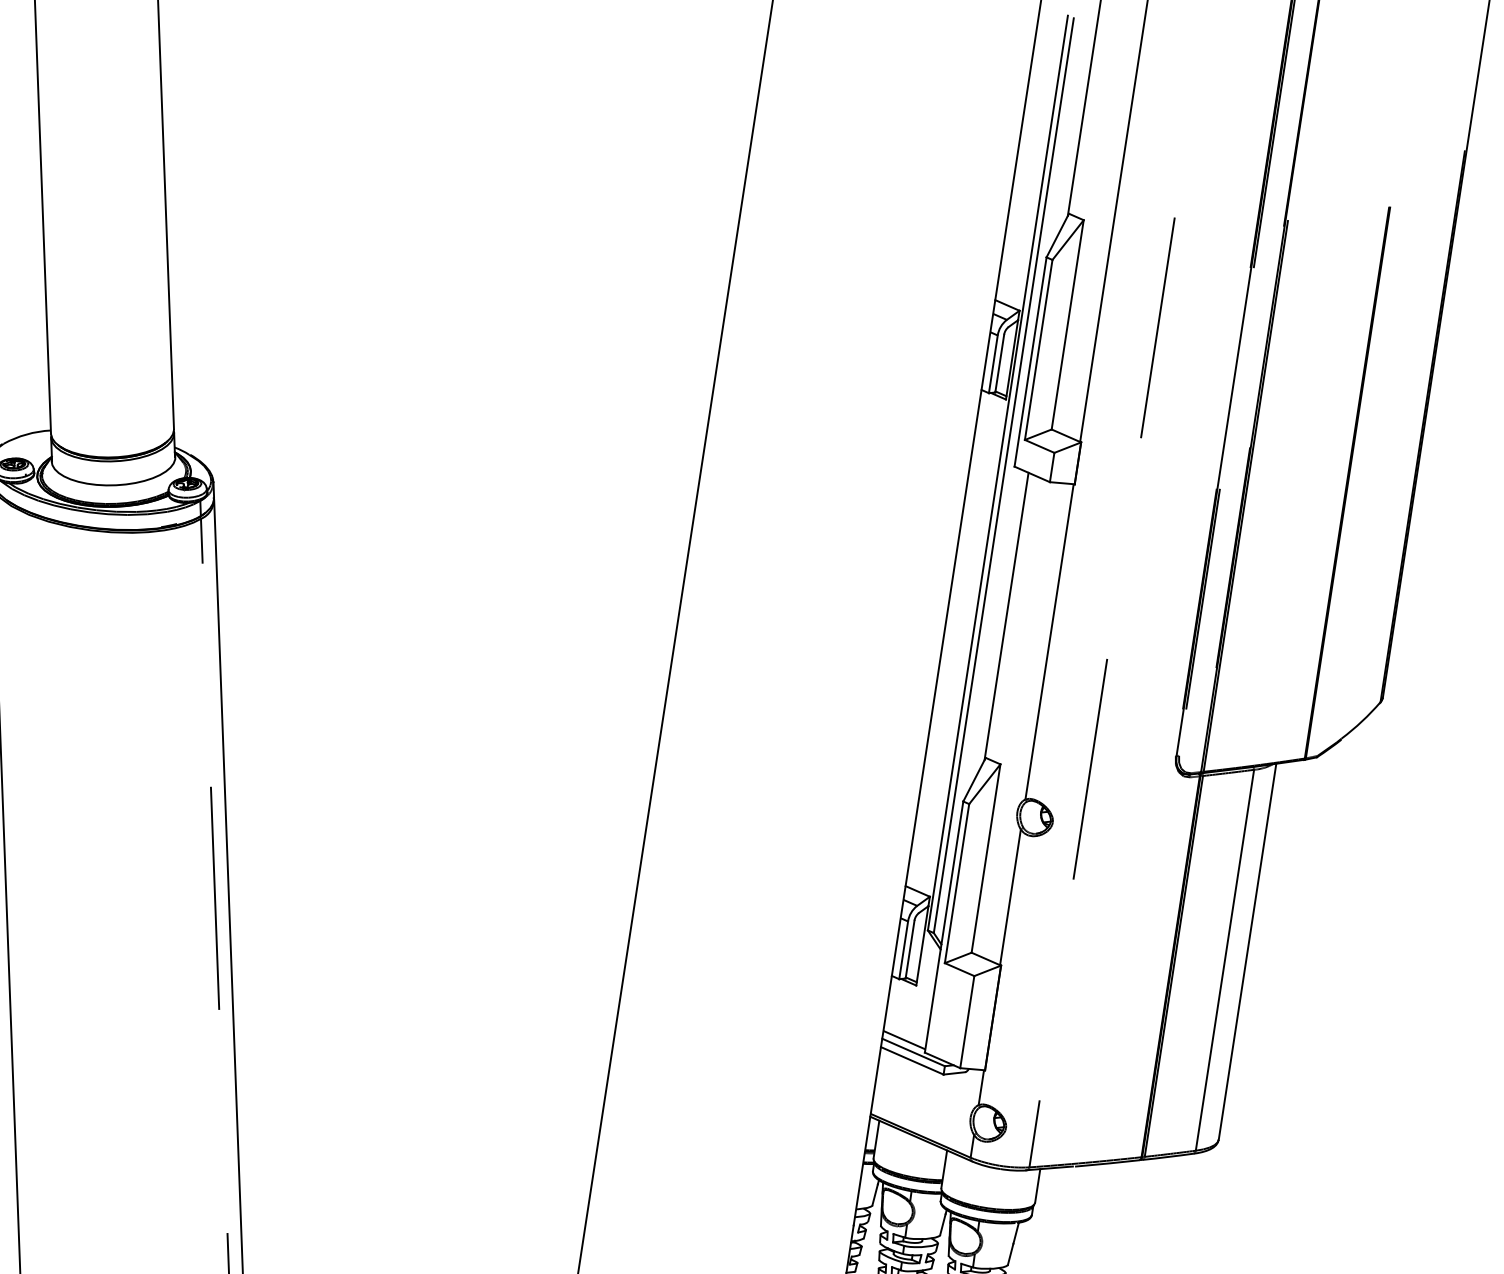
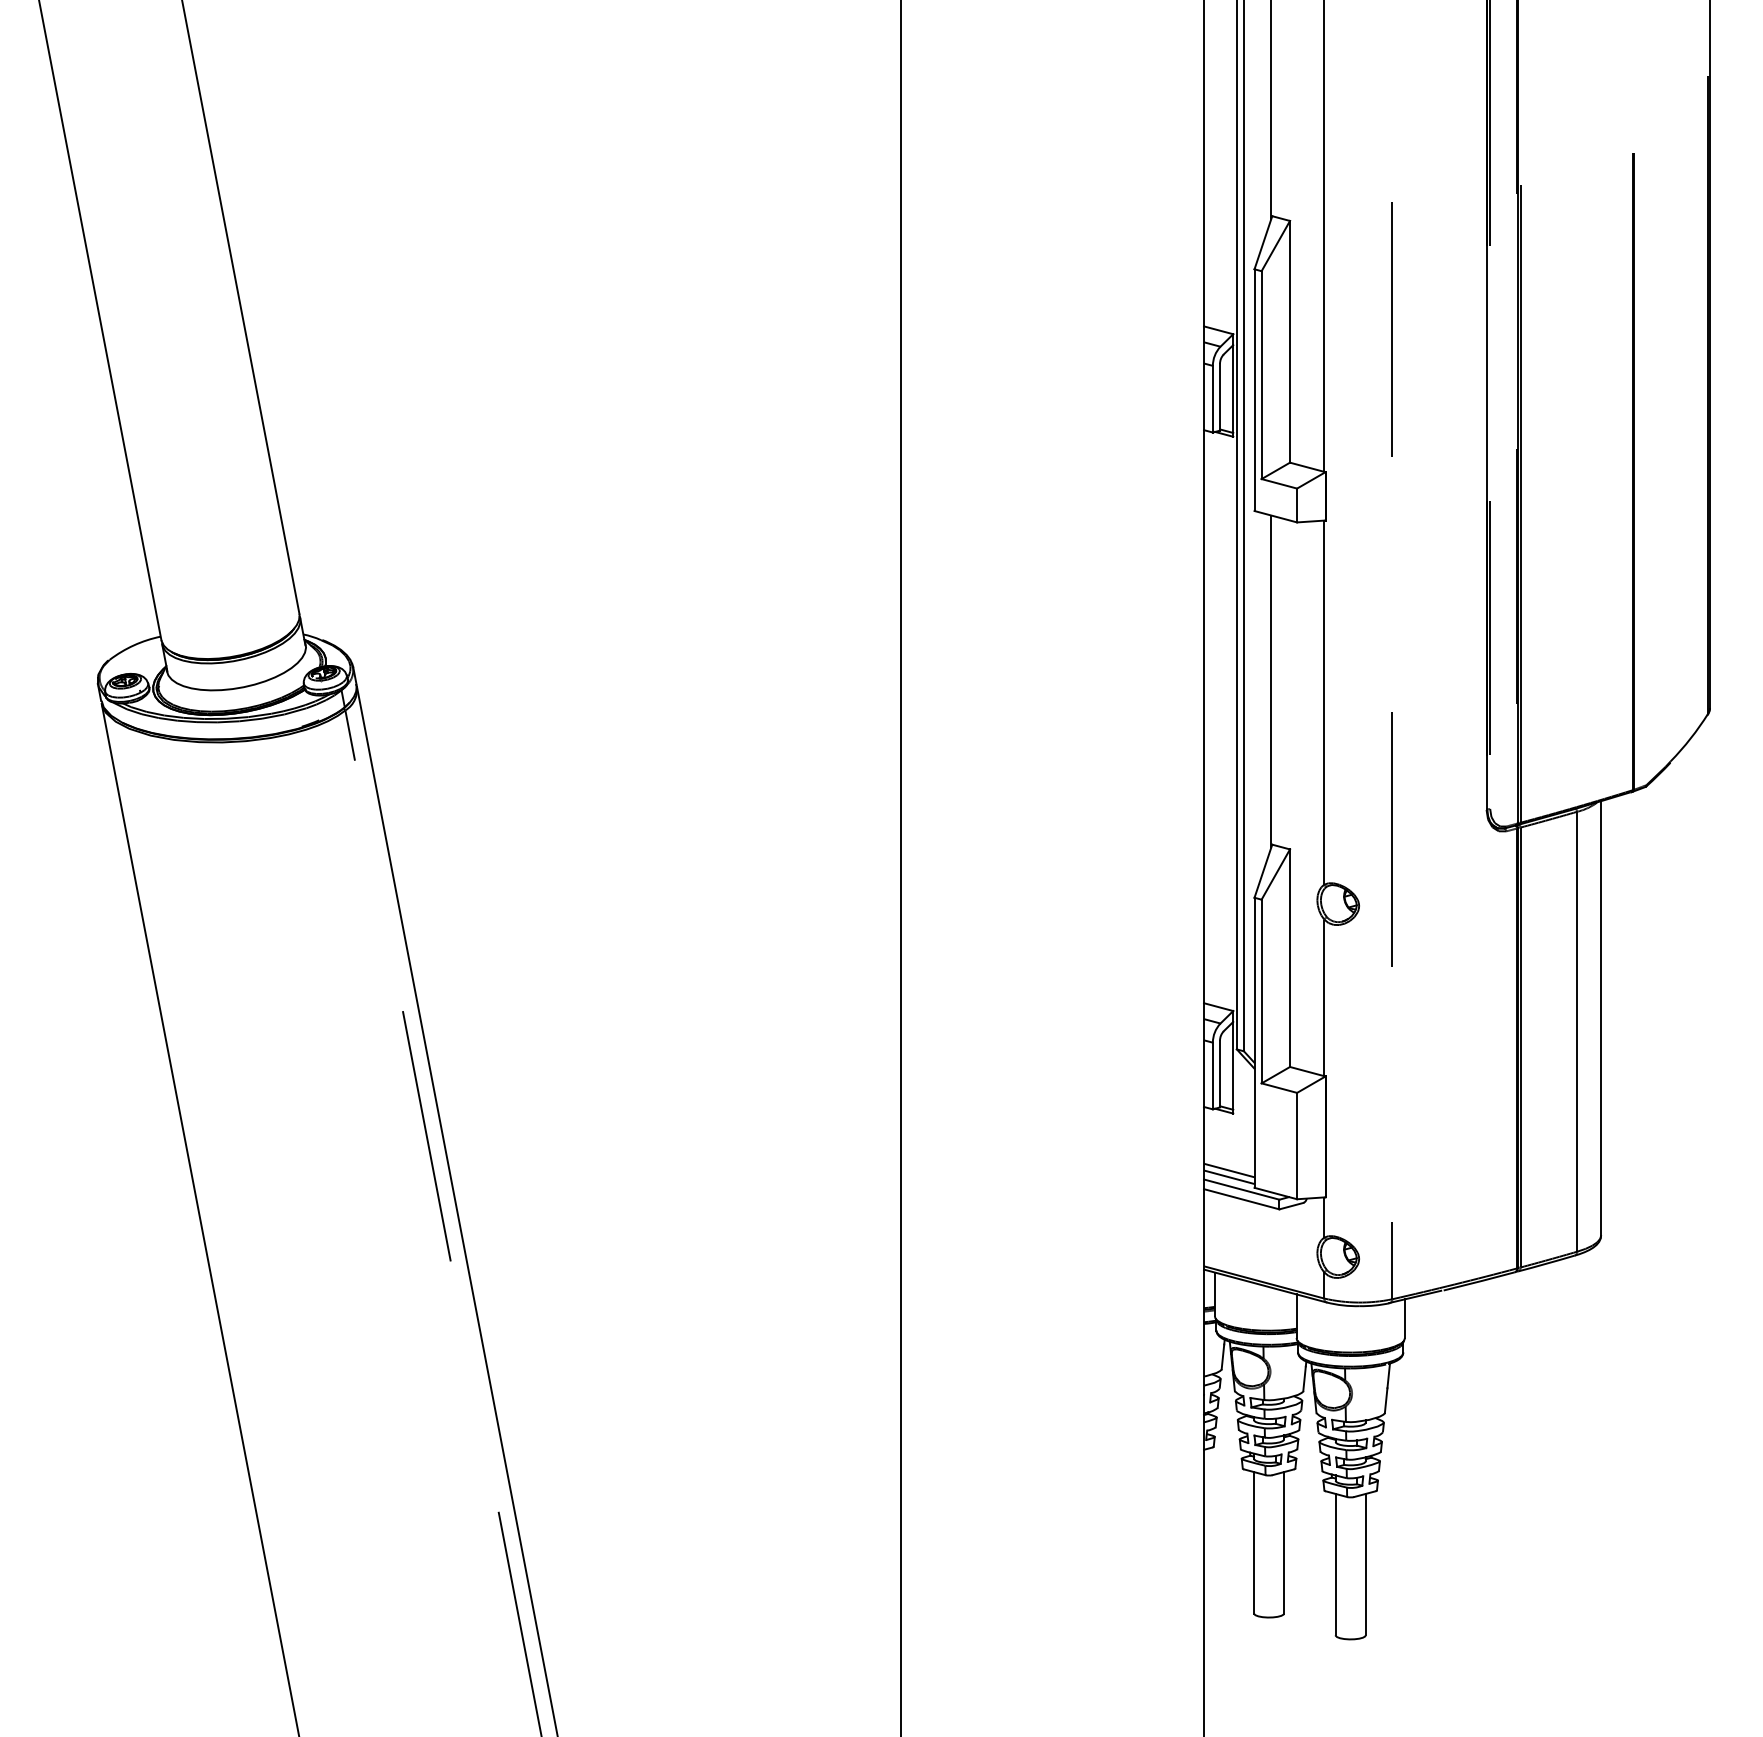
line: (905, 1034) -> (1229, 1170), added

